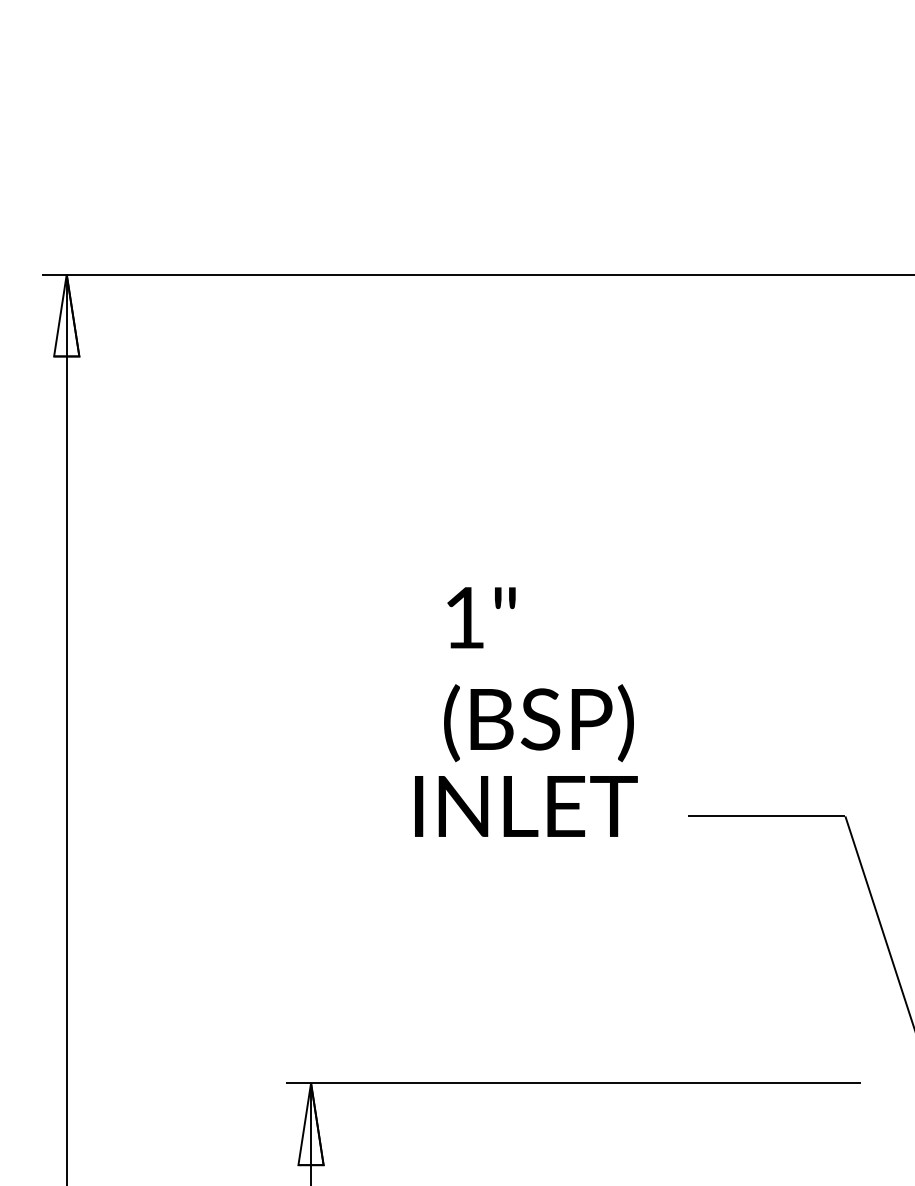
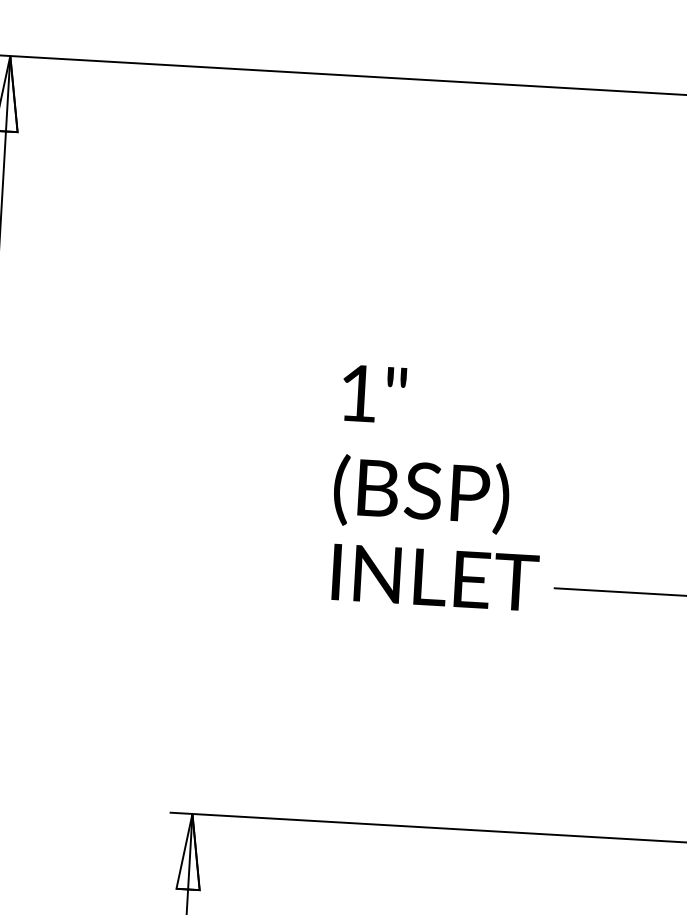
text: (526, 806) -> (435, 577), moved

